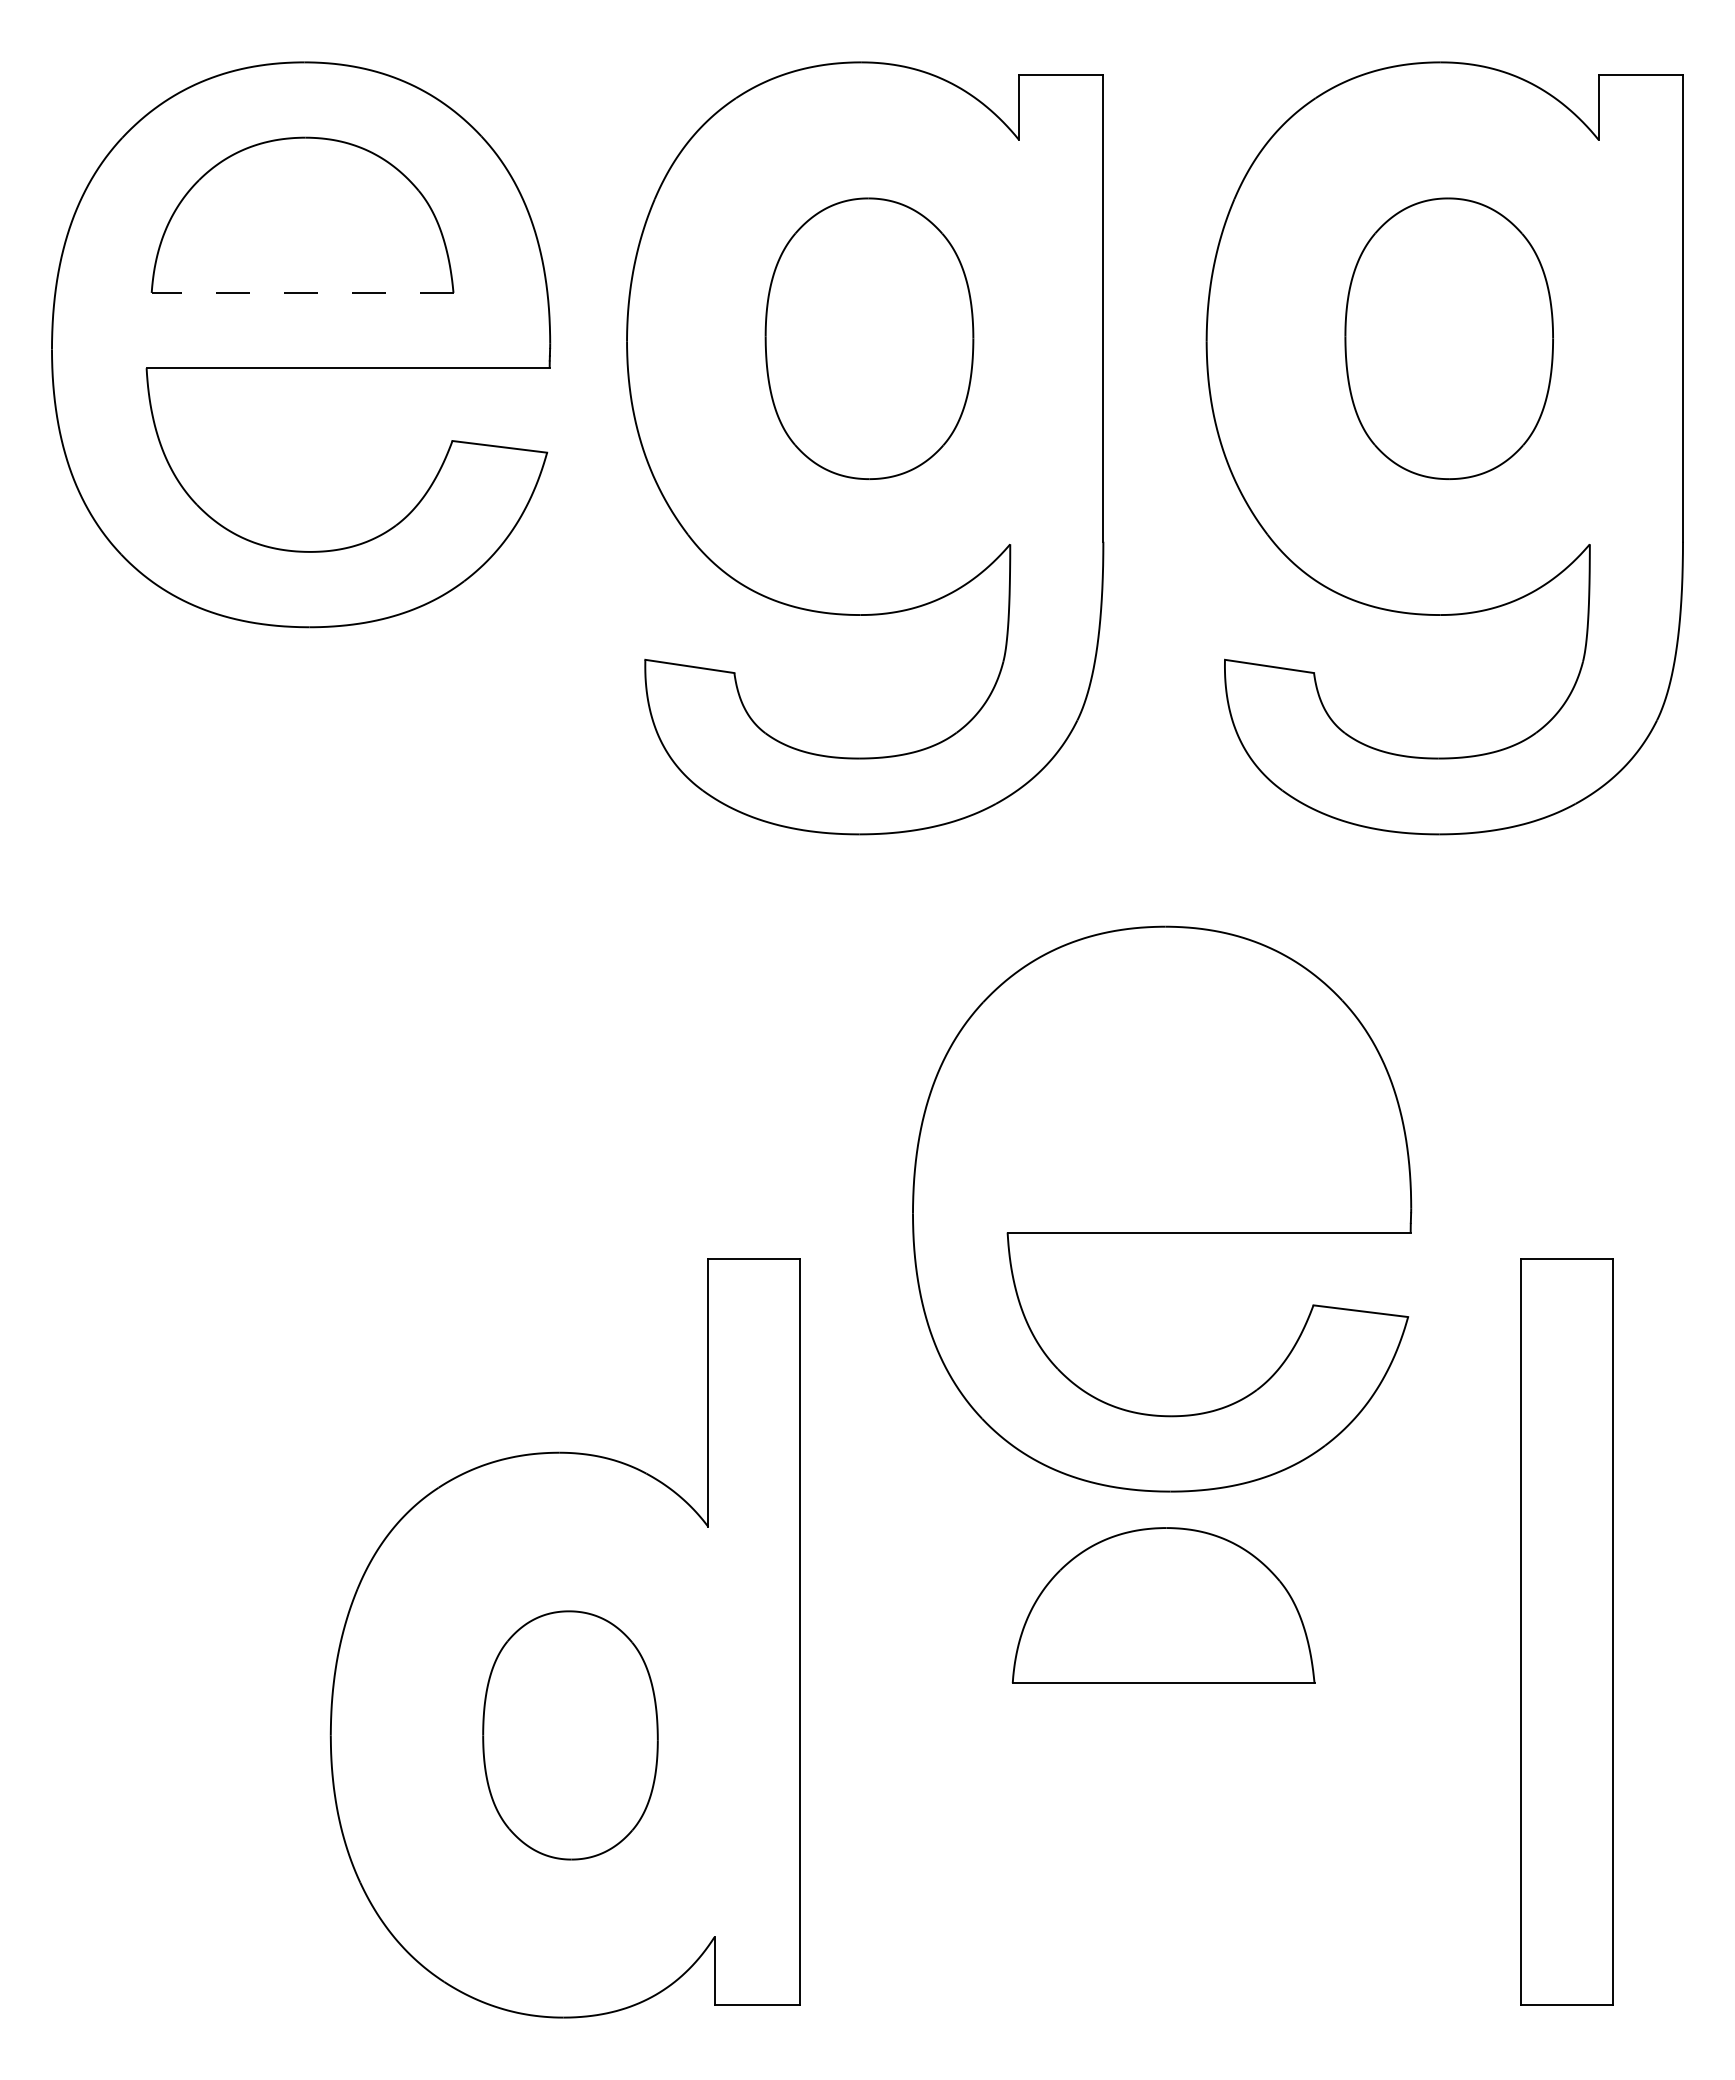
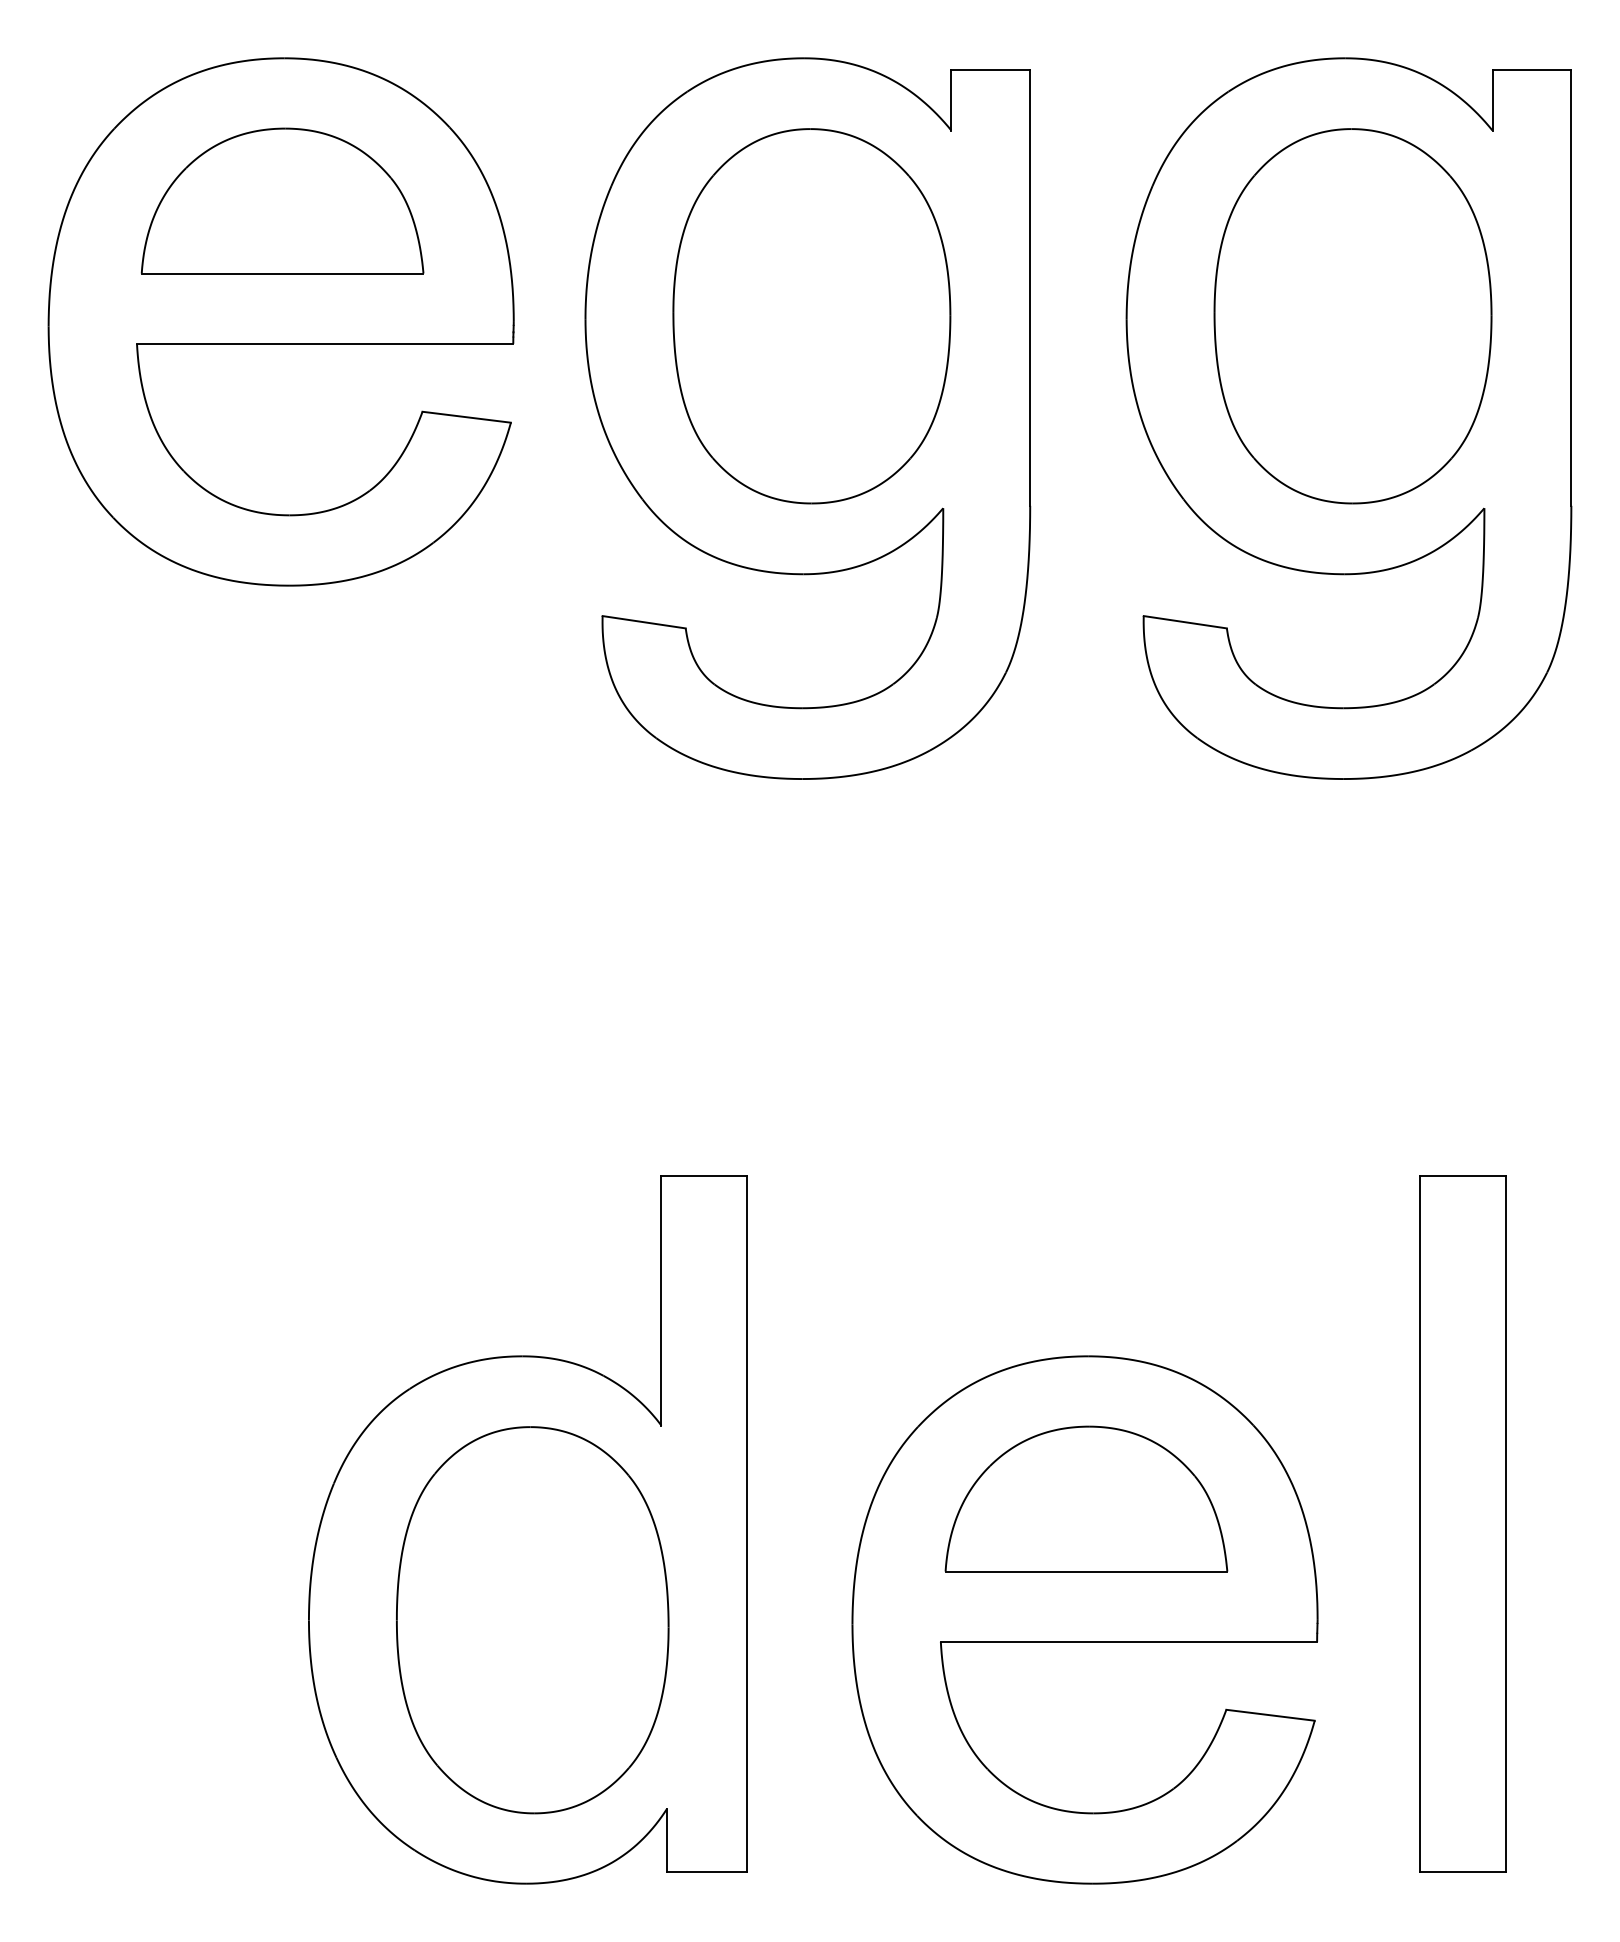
line: (302, 292) -> (282, 273), dashed -> solid
part: (869, 338) -> (811, 316), size x1.43
part: (1449, 338) -> (1353, 316), size x1.43
part: (1162, 1208) -> (1085, 1619), moved
part: (570, 1735) -> (532, 1620), size x1.67

